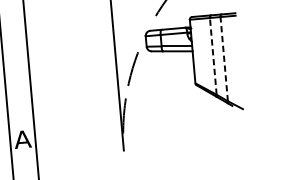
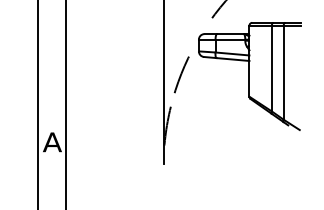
line: (212, 56) -> (271, 68), dashed -> solid
line: (223, 58) -> (283, 72), dashed -> solid

